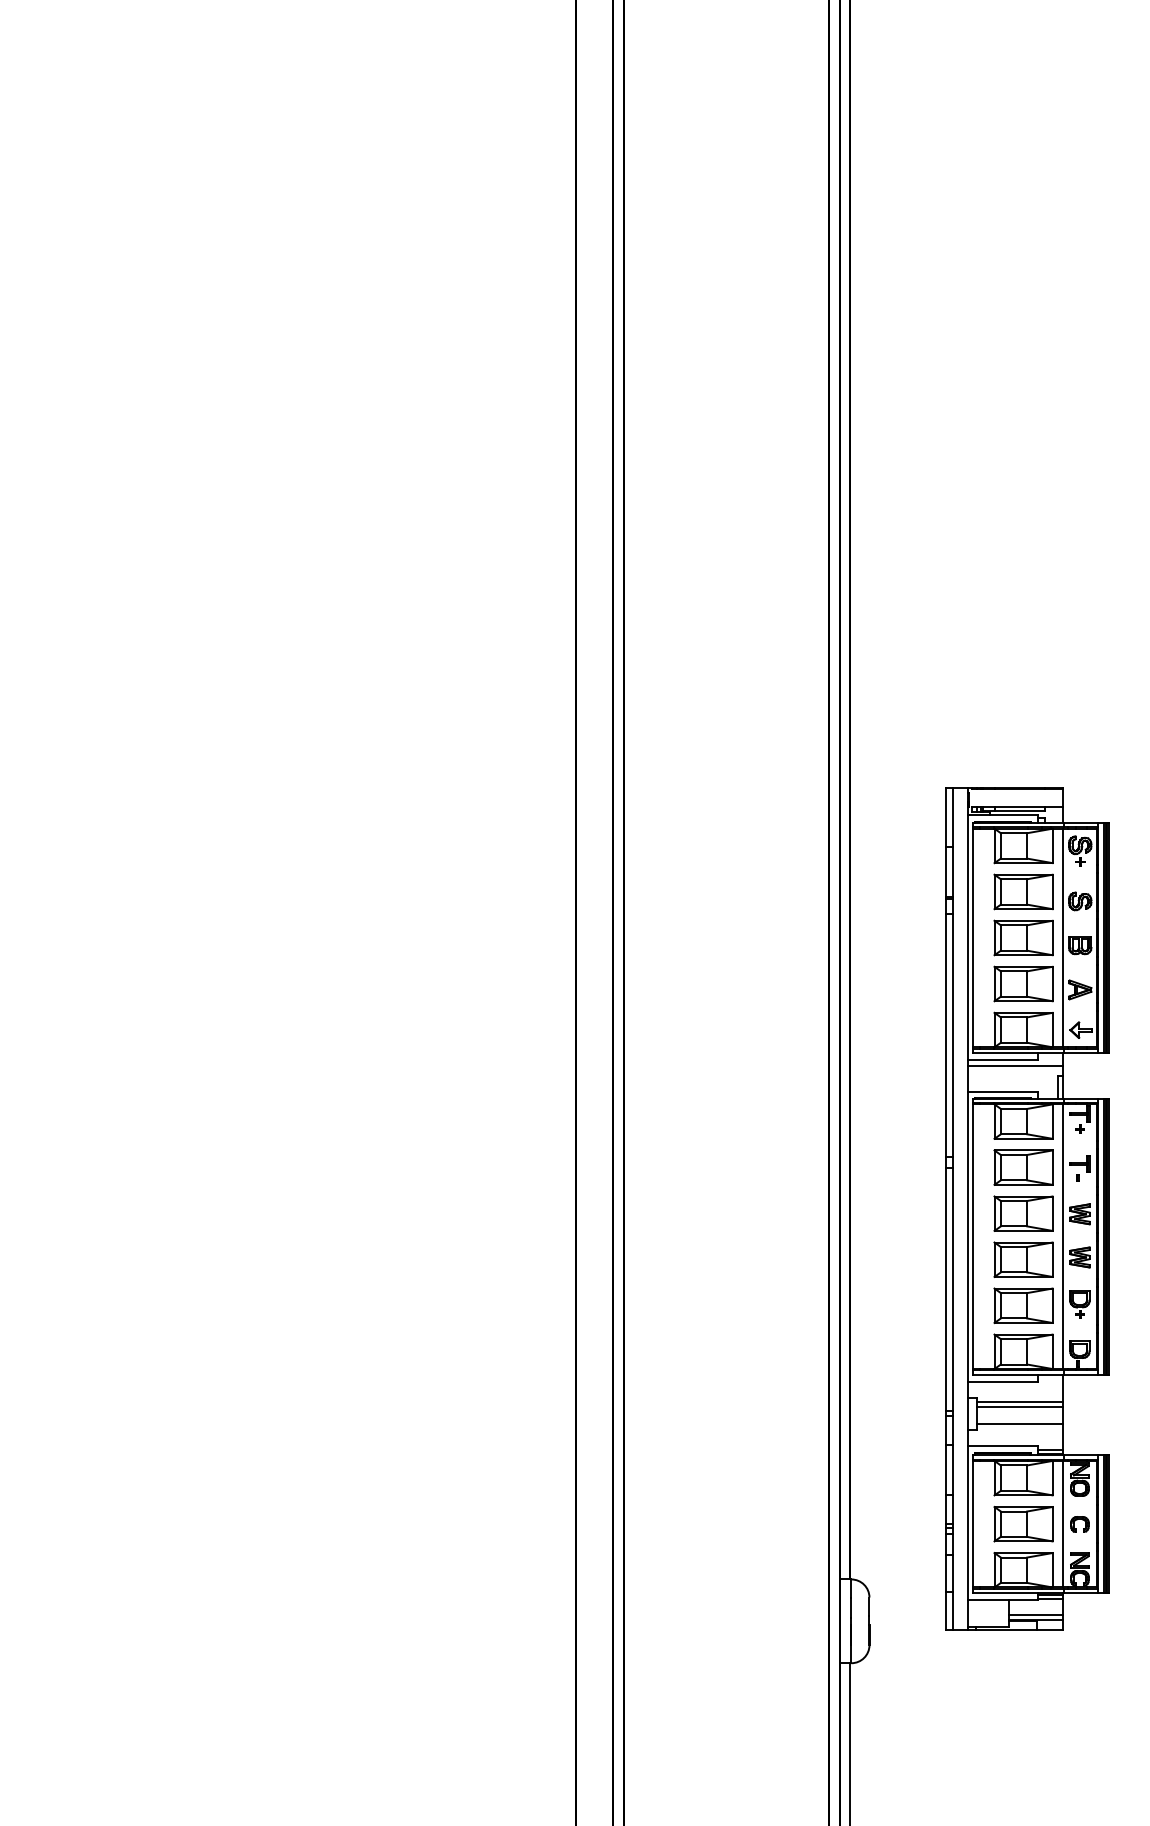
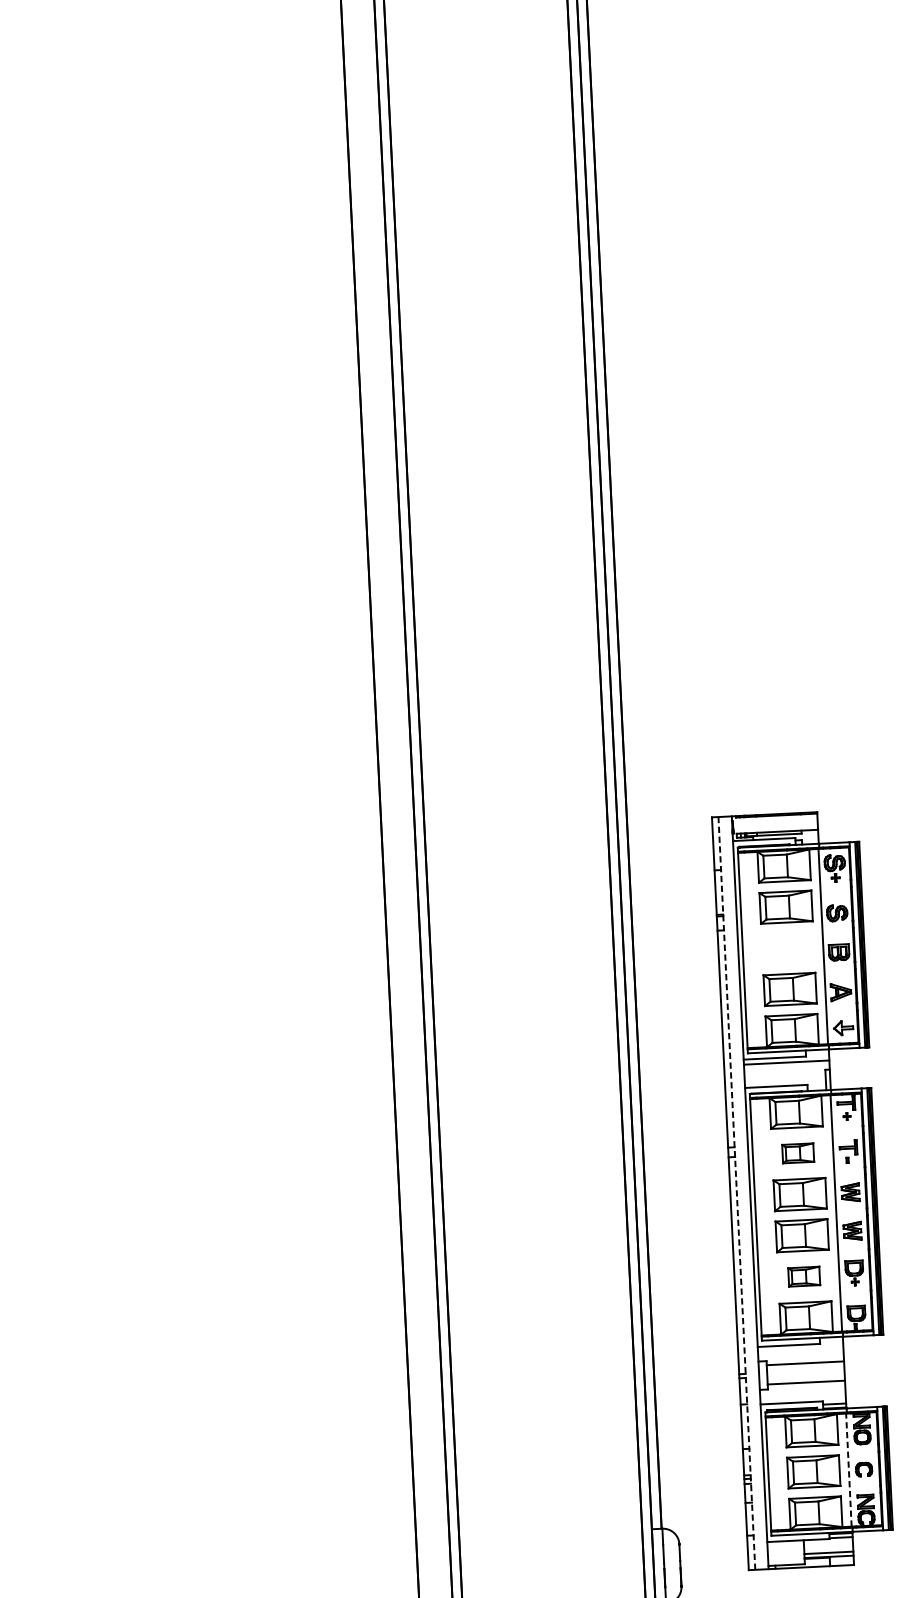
part: (1023, 937) -> (788, 947), removed
part: (1023, 1167) -> (798, 1153), size x0.6
line: (952, 1208) -> (736, 1193), solid -> dashed
part: (1023, 1305) -> (804, 1276), size x0.6
line: (1019, 1407) -> (805, 1367), removed
line: (1062, 1523) -> (848, 1469), solid -> dashed

